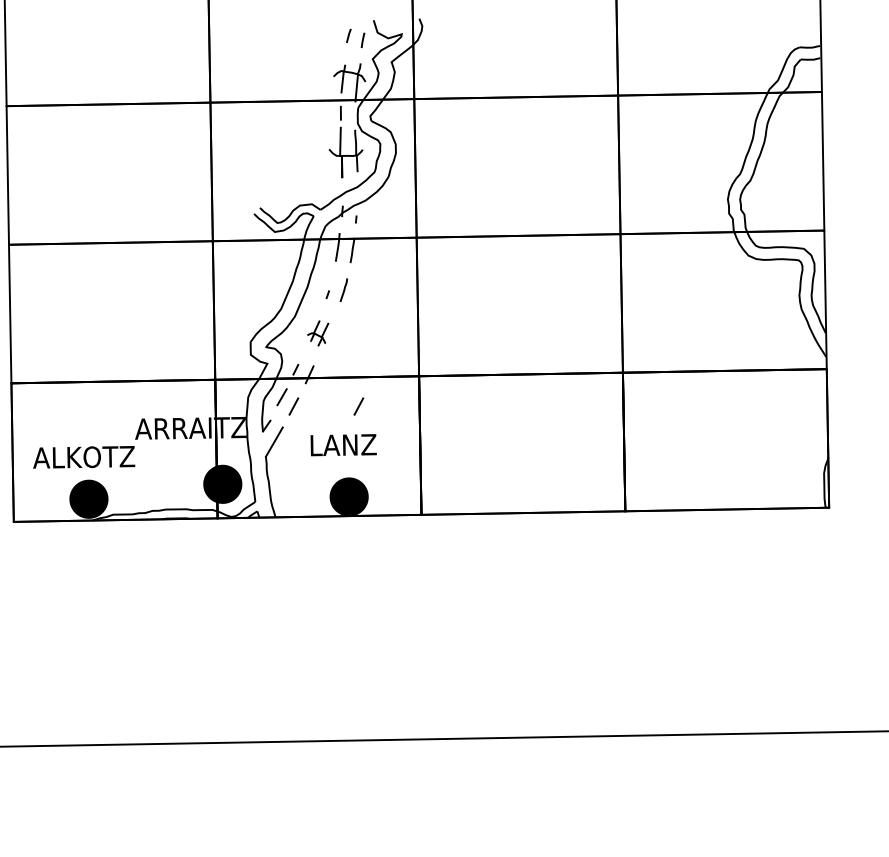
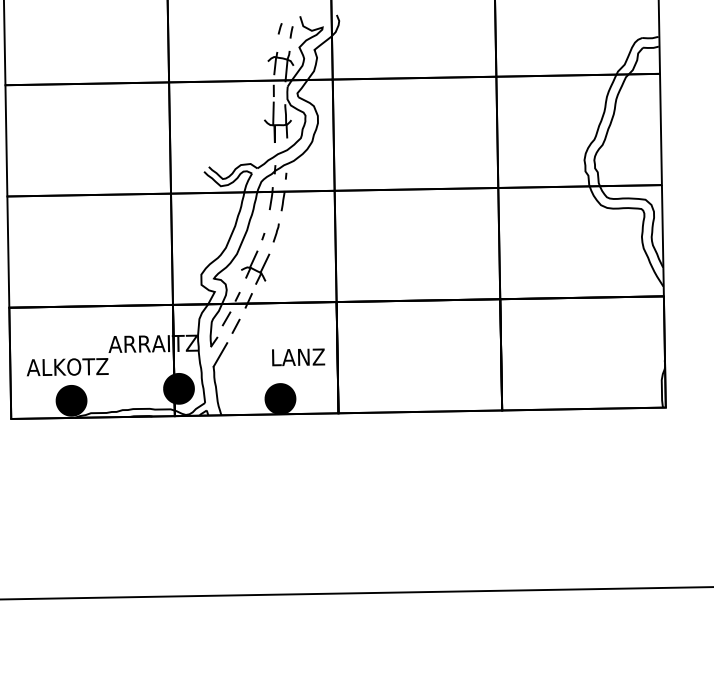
part: (317, 333) -> (255, 267), size x1.67
line: (358, 406) -> (287, 326), removed
text: (343, 445) -> (298, 357), moved

